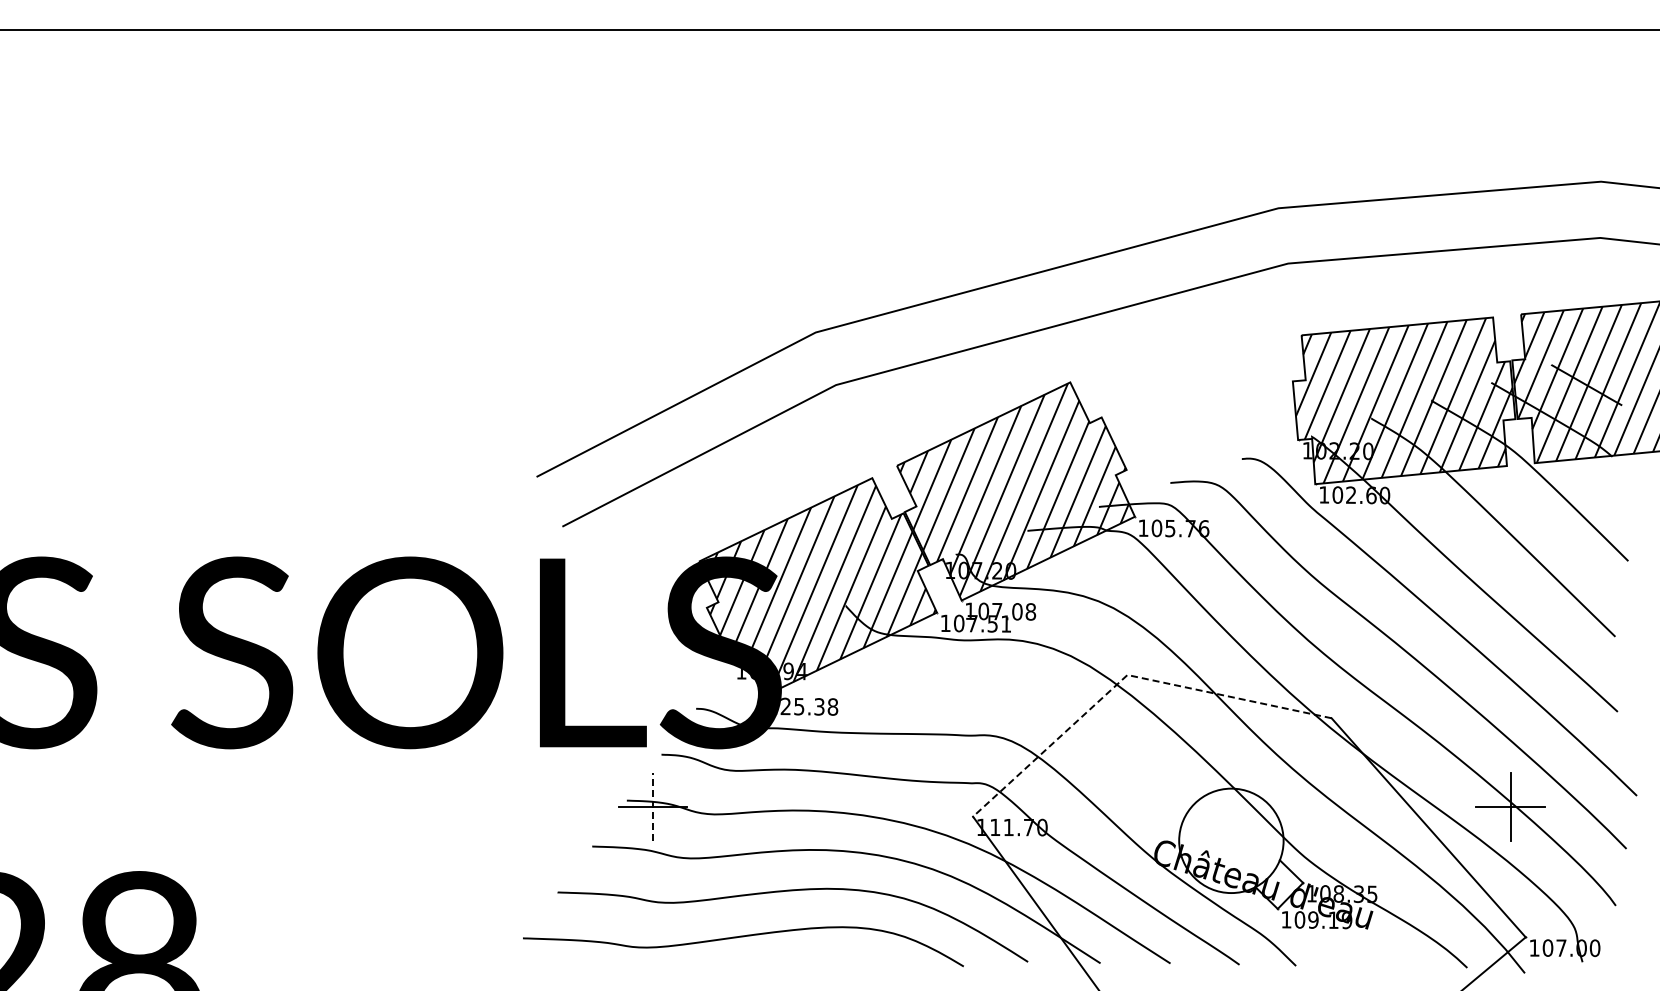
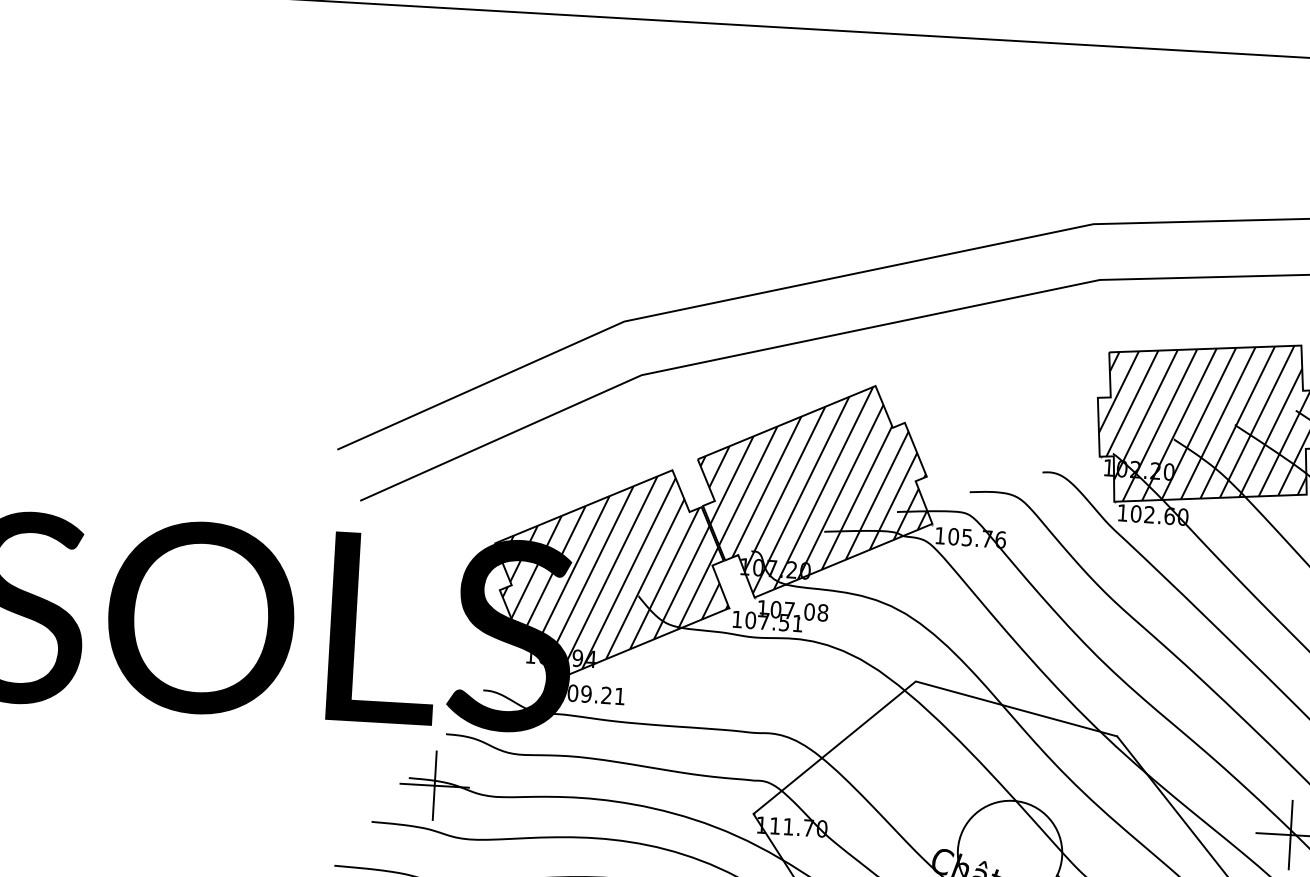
line: (1127, 675) -> (915, 681), dashed -> solid
text: (809, 706) -> (596, 694), 125.38 -> 109.21
line: (653, 806) -> (435, 785), dashed -> solid

